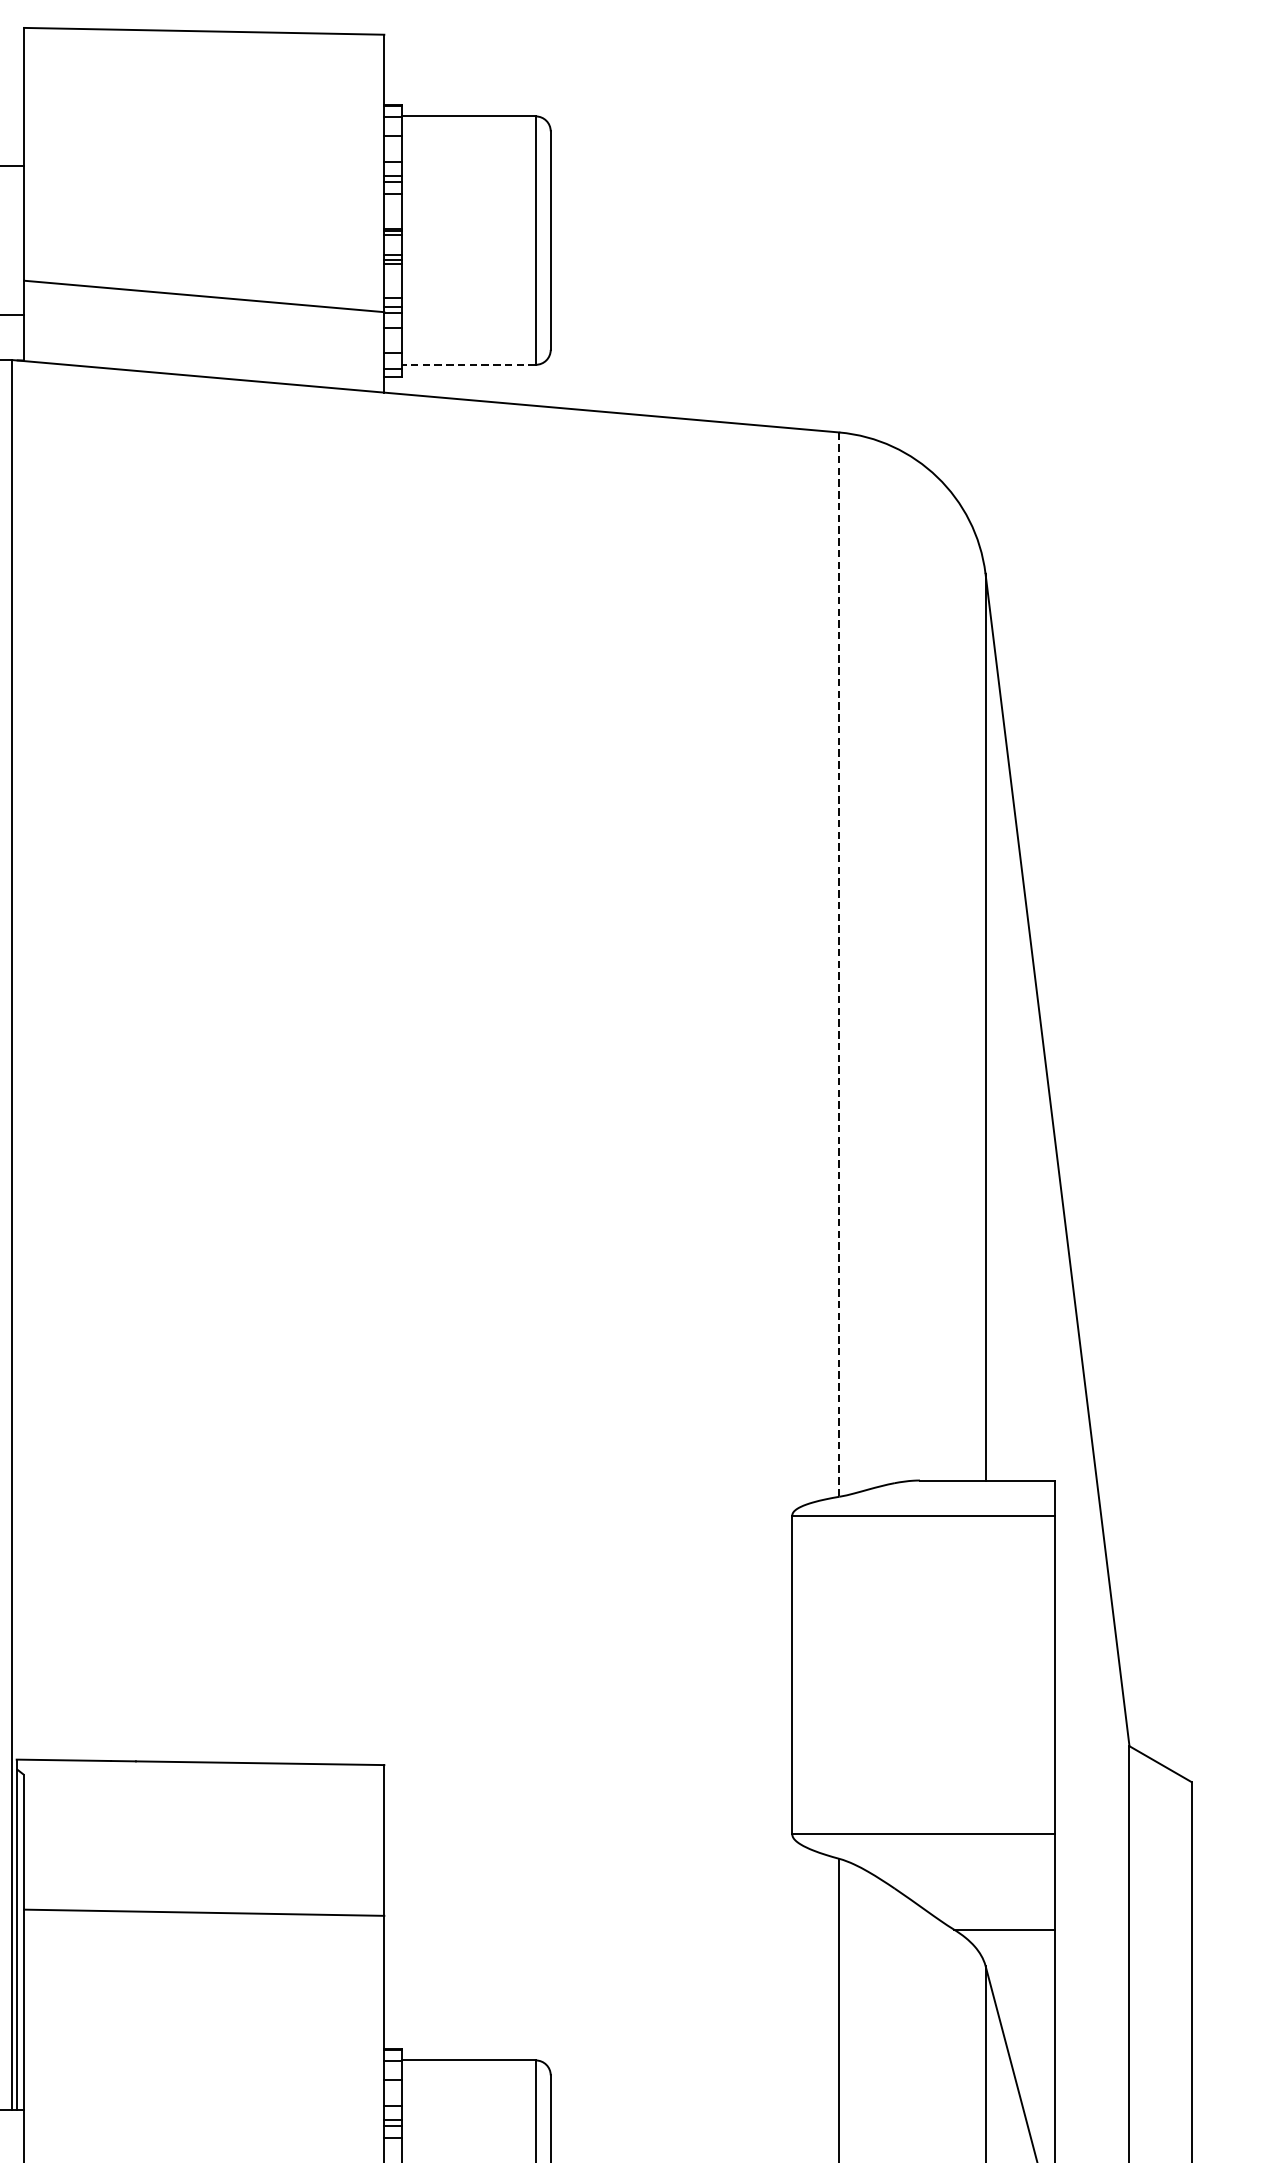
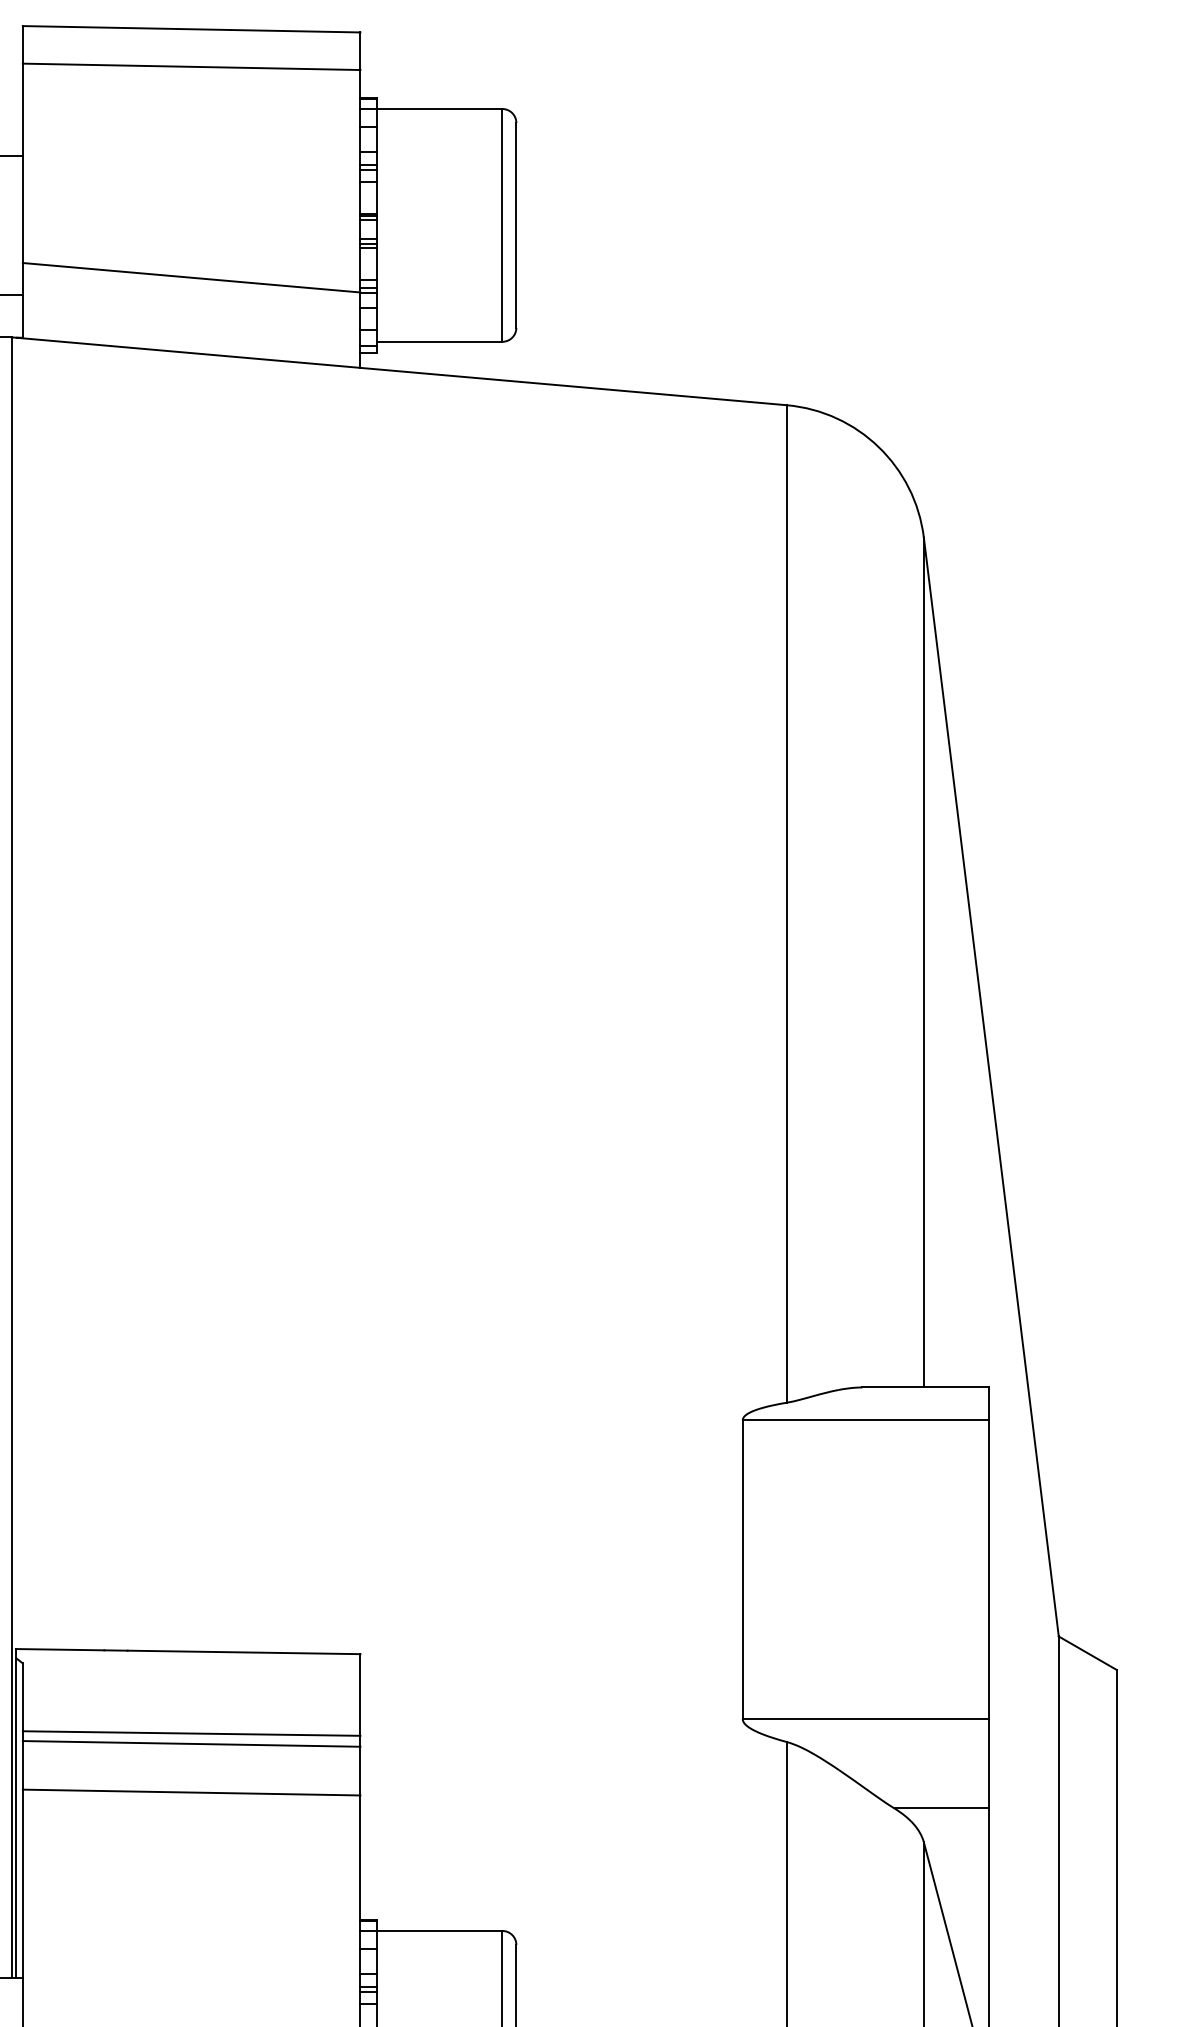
line: (204, 71) -> (191, 66), added
line: (468, 364) -> (439, 341), dashed -> solid
line: (838, 964) -> (786, 903), dashed -> solid
line: (204, 1849) -> (191, 1733), added
line: (204, 1860) -> (191, 1743), added

